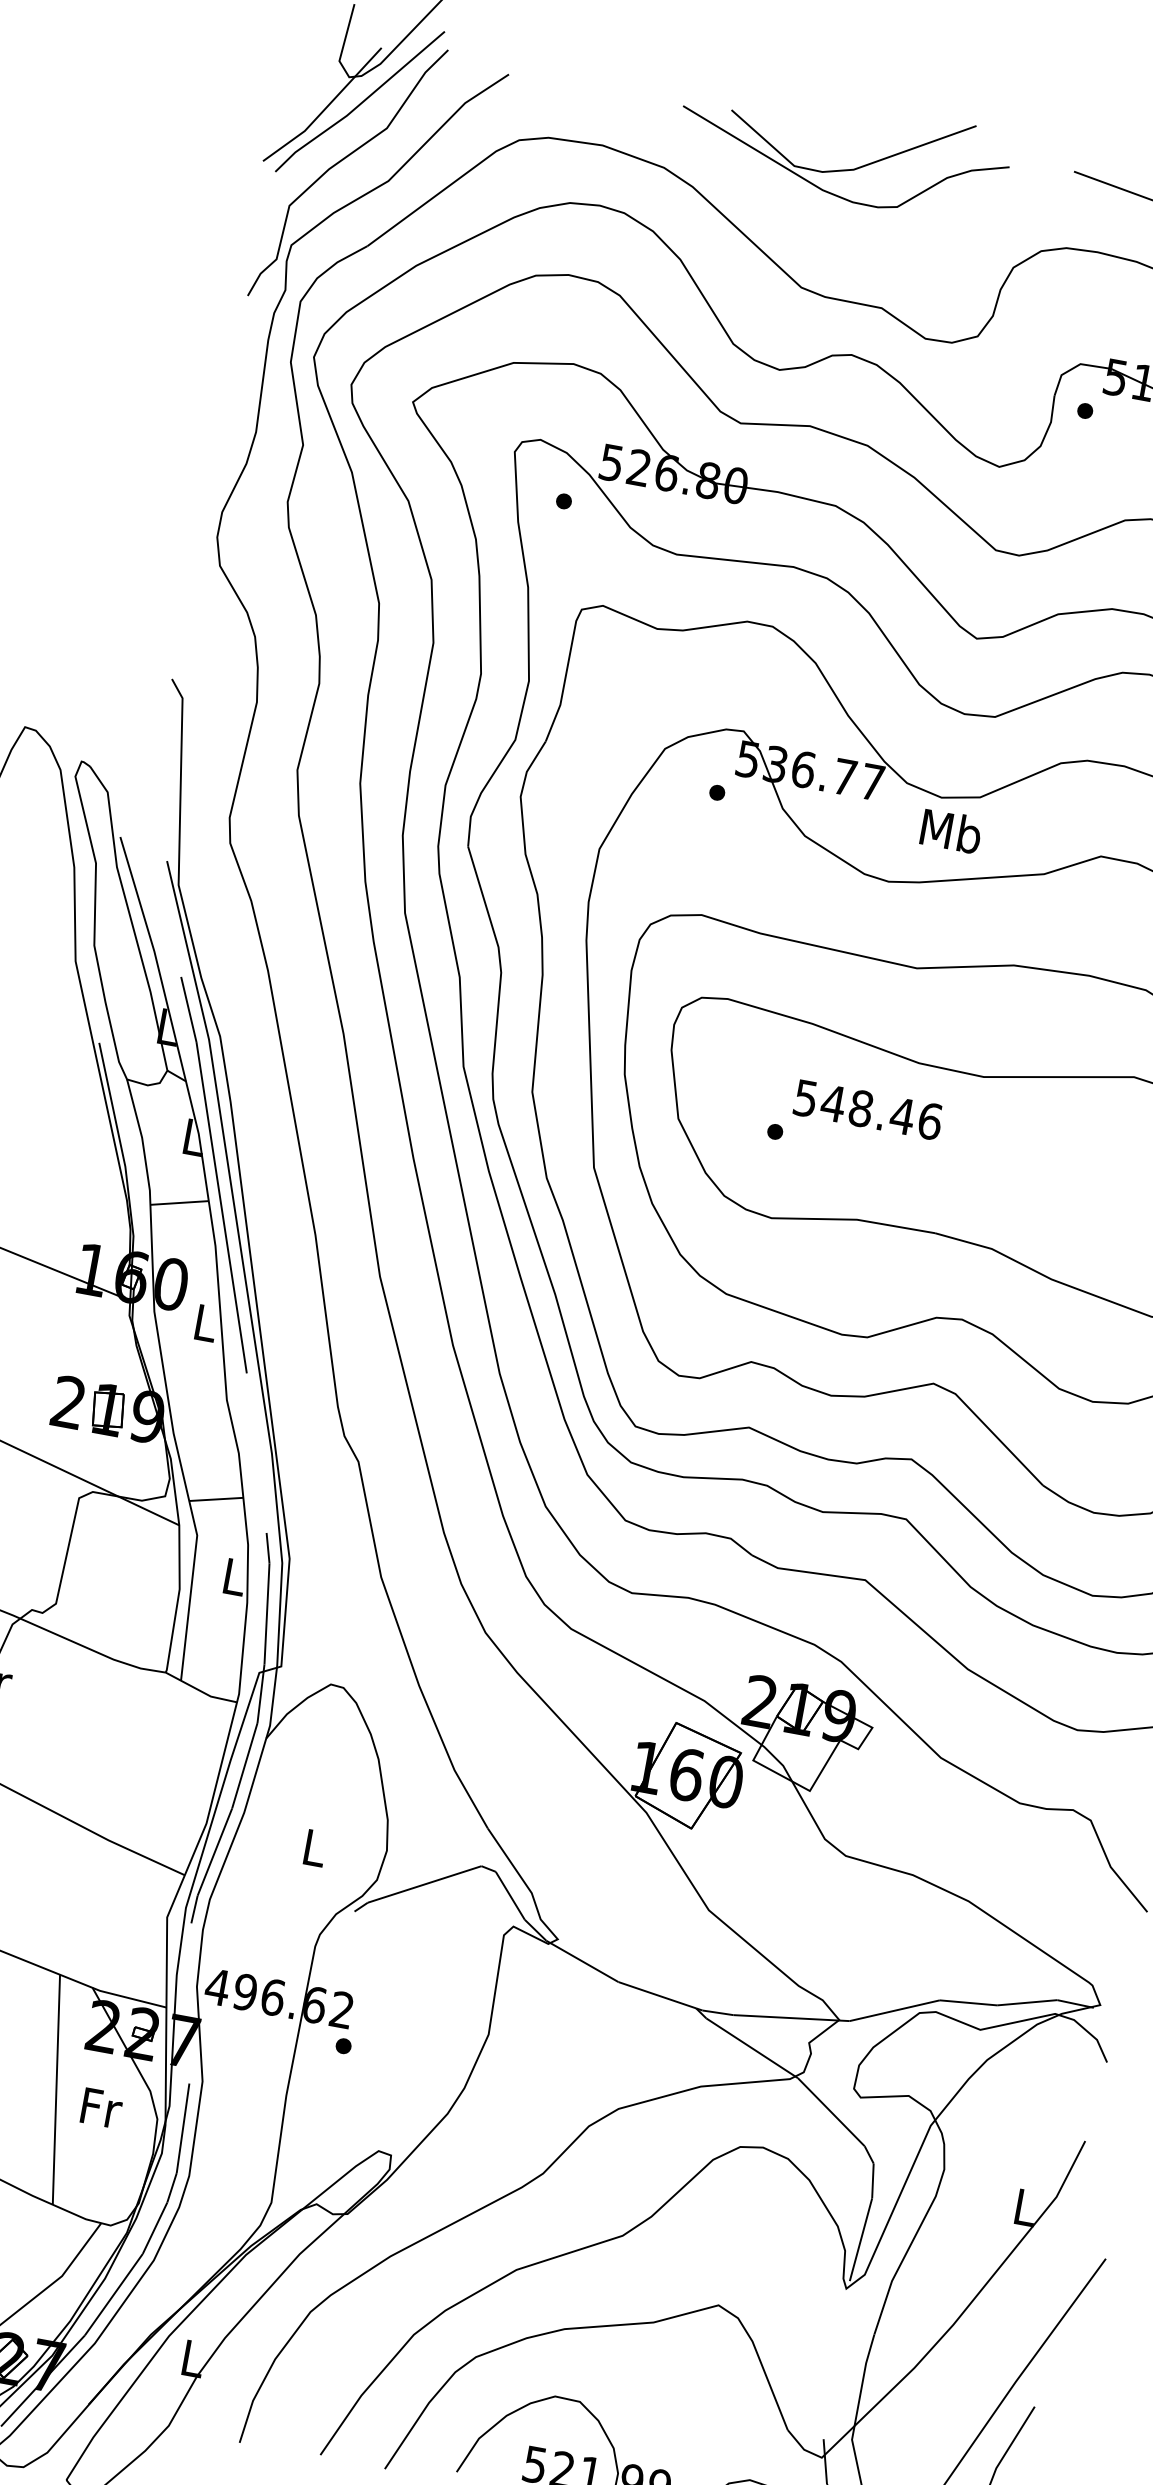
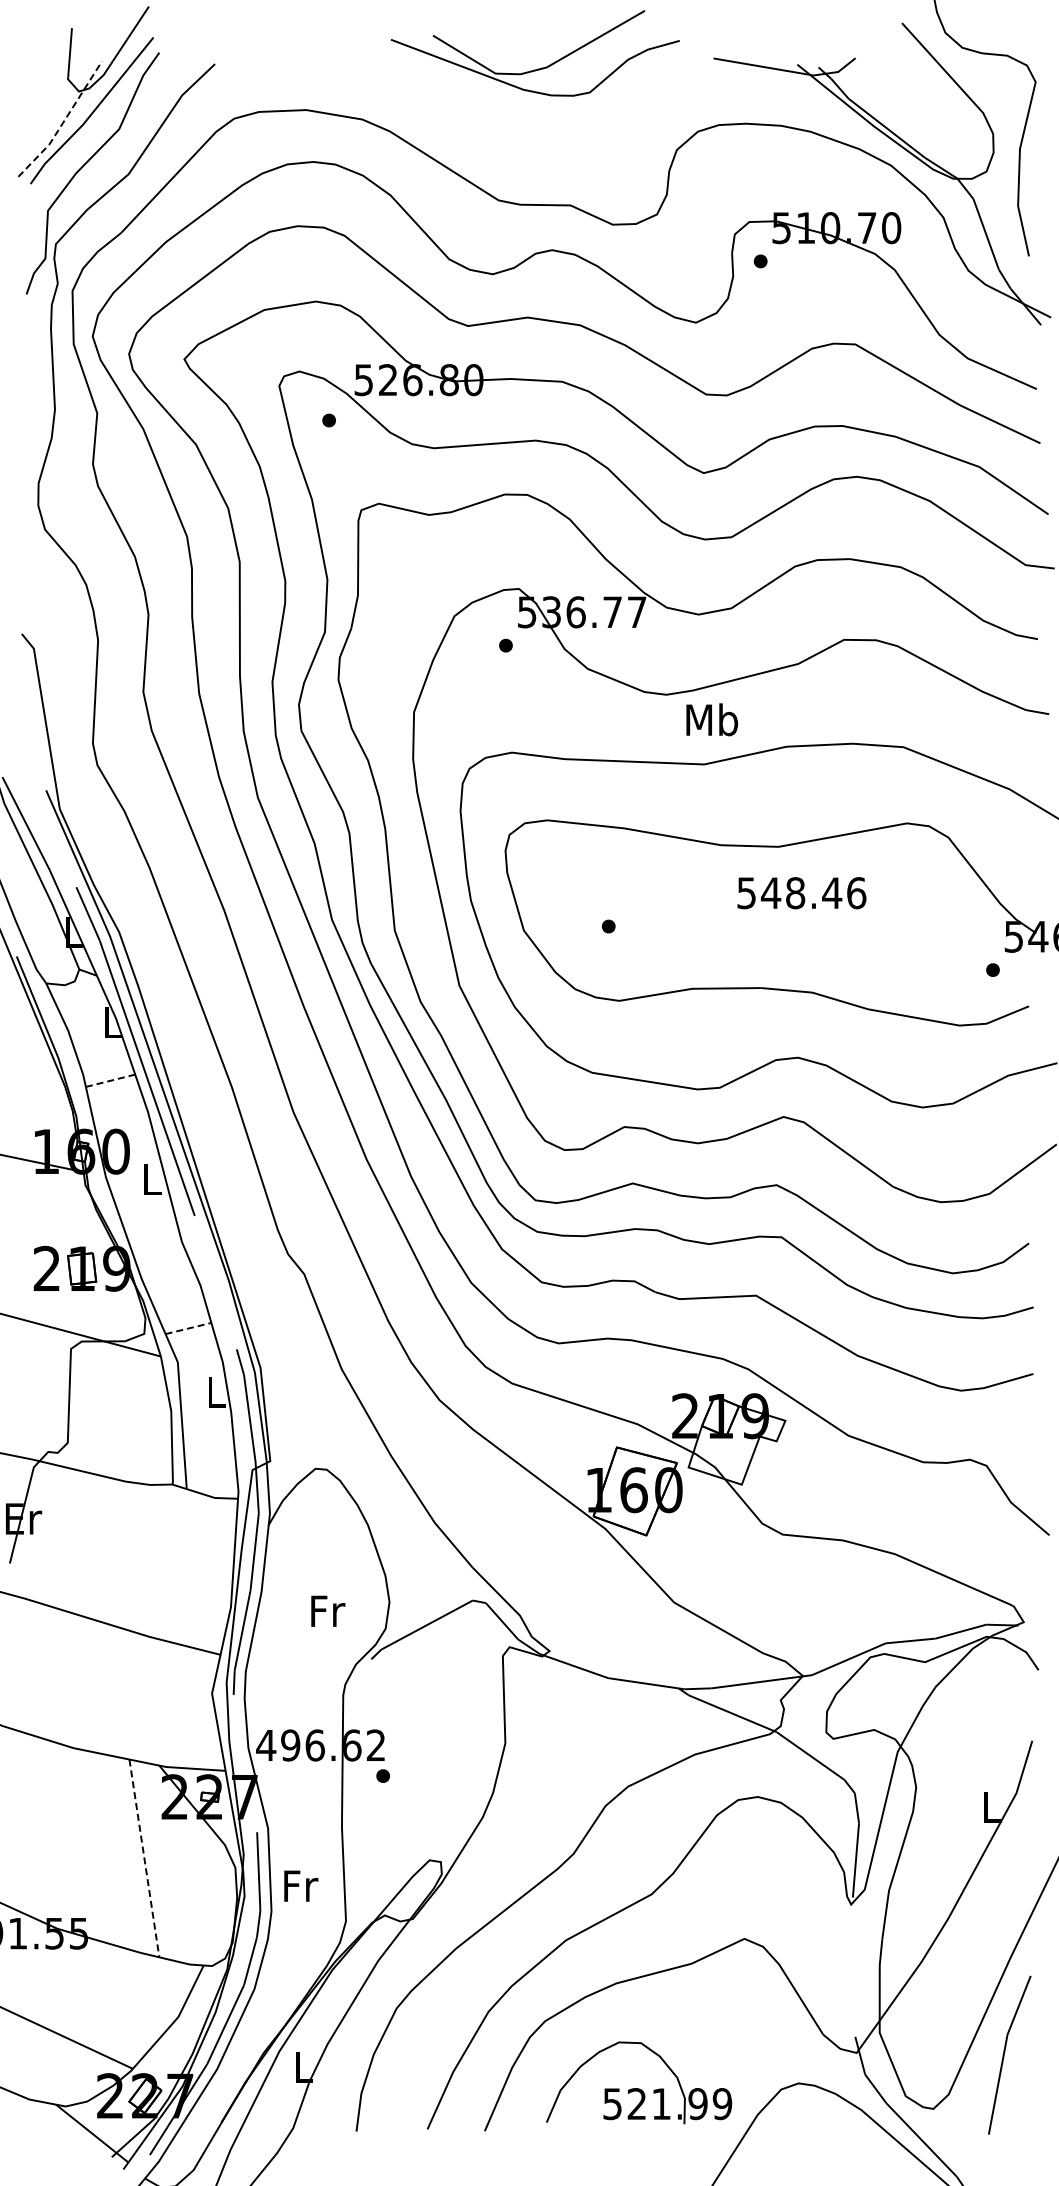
line: (325, 107) -> (63, 121), solid -> dashed
part: (842, 169) -> (537, 68), moved
text: (950, 830) -> (711, 719), moved
text: (867, 1110) -> (801, 893), moved
line: (180, 1202) -> (111, 1080), solid -> dashed
line: (216, 1499) -> (188, 1328), solid -> dashed
text: (316, 1847) -> (328, 1610), L -> Fr
line: (56, 2089) -> (144, 1858), solid -> dashed
text: (102, 2107) -> (301, 1885), moved

